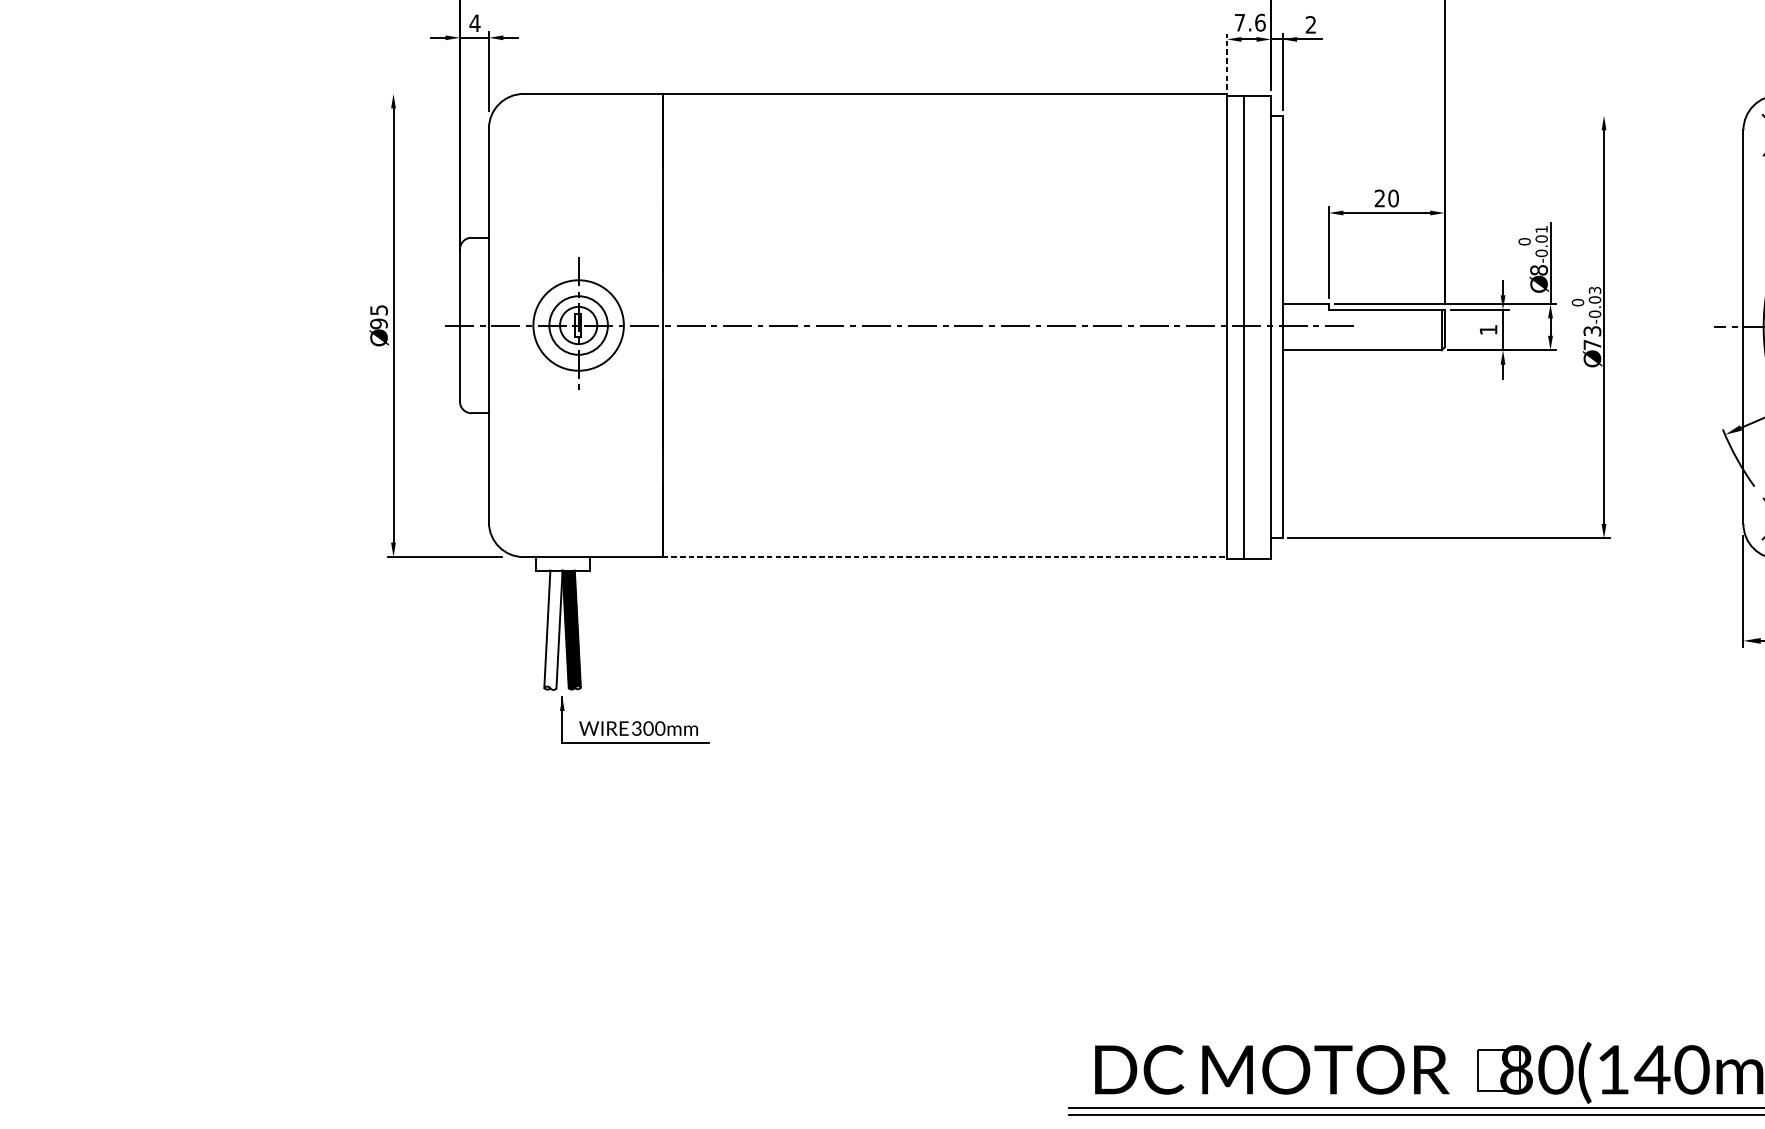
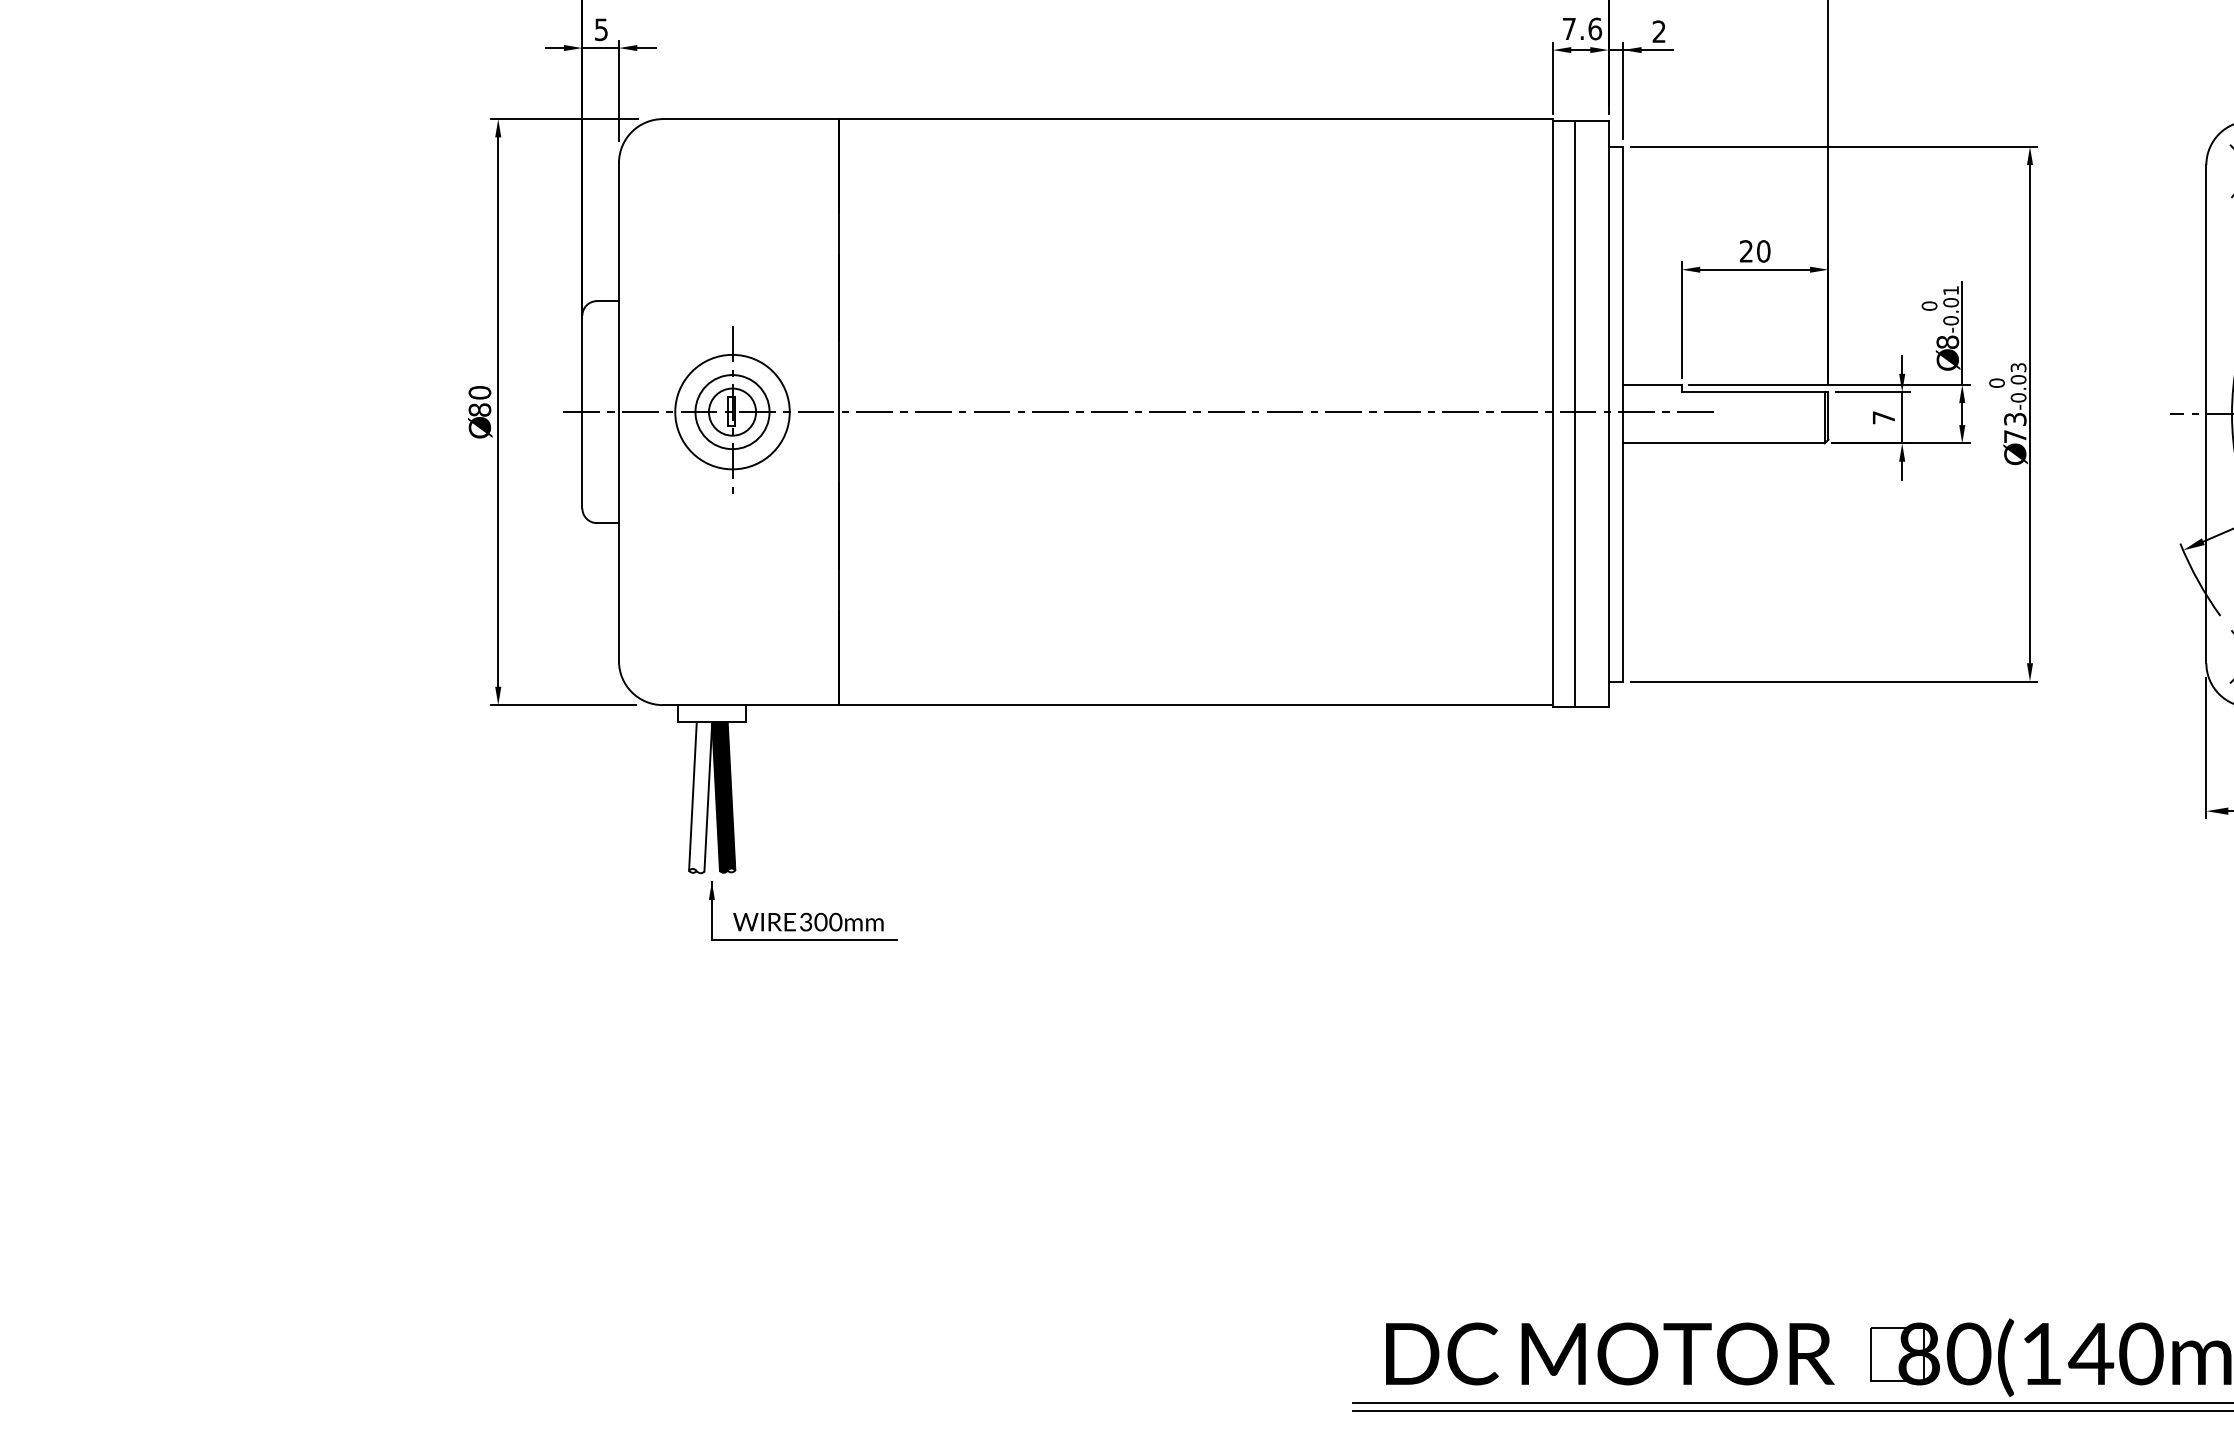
text: (475, 23) -> (601, 29), 4 -> 5
line: (1226, 61) -> (1552, 78), dashed -> solid
line: (445, 94) -> (563, 119), added
line: (1448, 115) -> (1833, 146), added
text: (378, 317) -> (479, 401), 95 -> 80
text: (1488, 329) -> (1883, 417), 1 -> 7
line: (945, 557) -> (1196, 705), dashed -> solid

